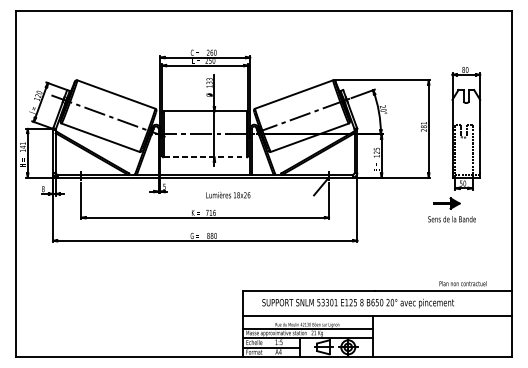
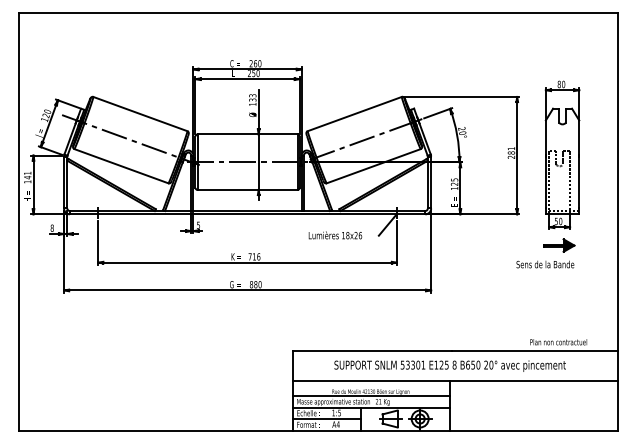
line: (205, 157) -> (248, 189), dashed -> solid
text: (228, 195) -> (335, 235), moved
part: (447, 203) -> (559, 245), moved
text: (357, 302) -> (449, 365), moved

